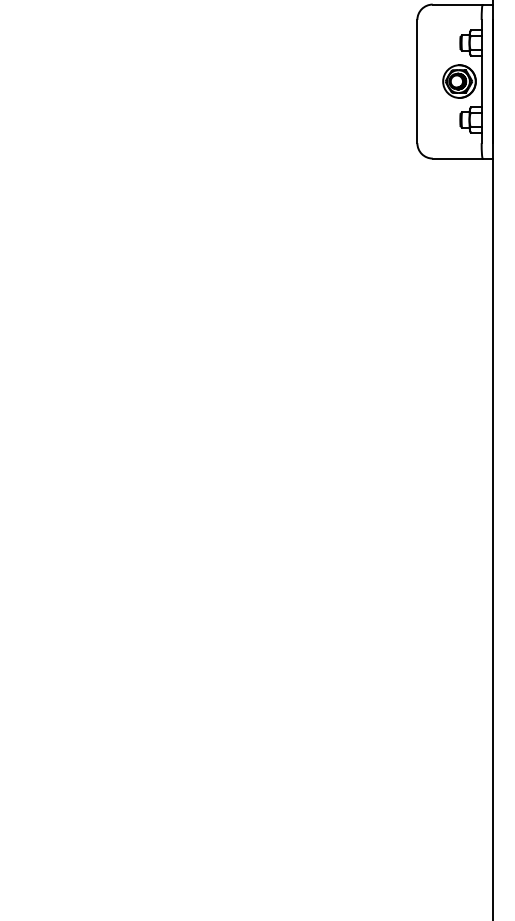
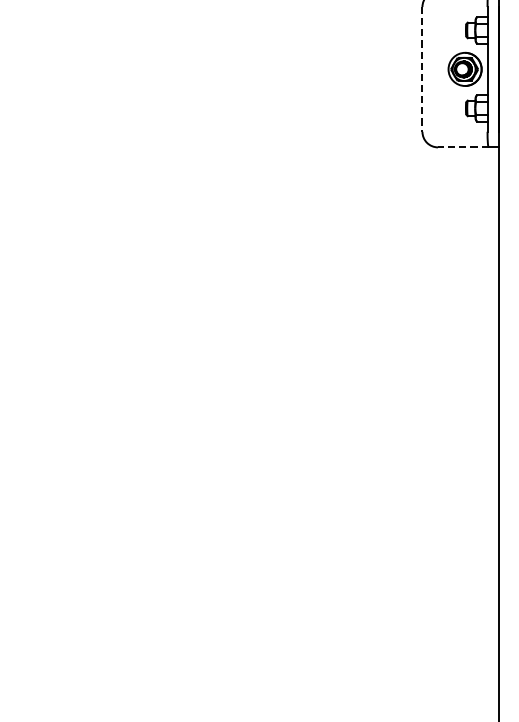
line: (417, 81) -> (422, 69), solid -> dashed
line: (457, 158) -> (463, 147), solid -> dashed

